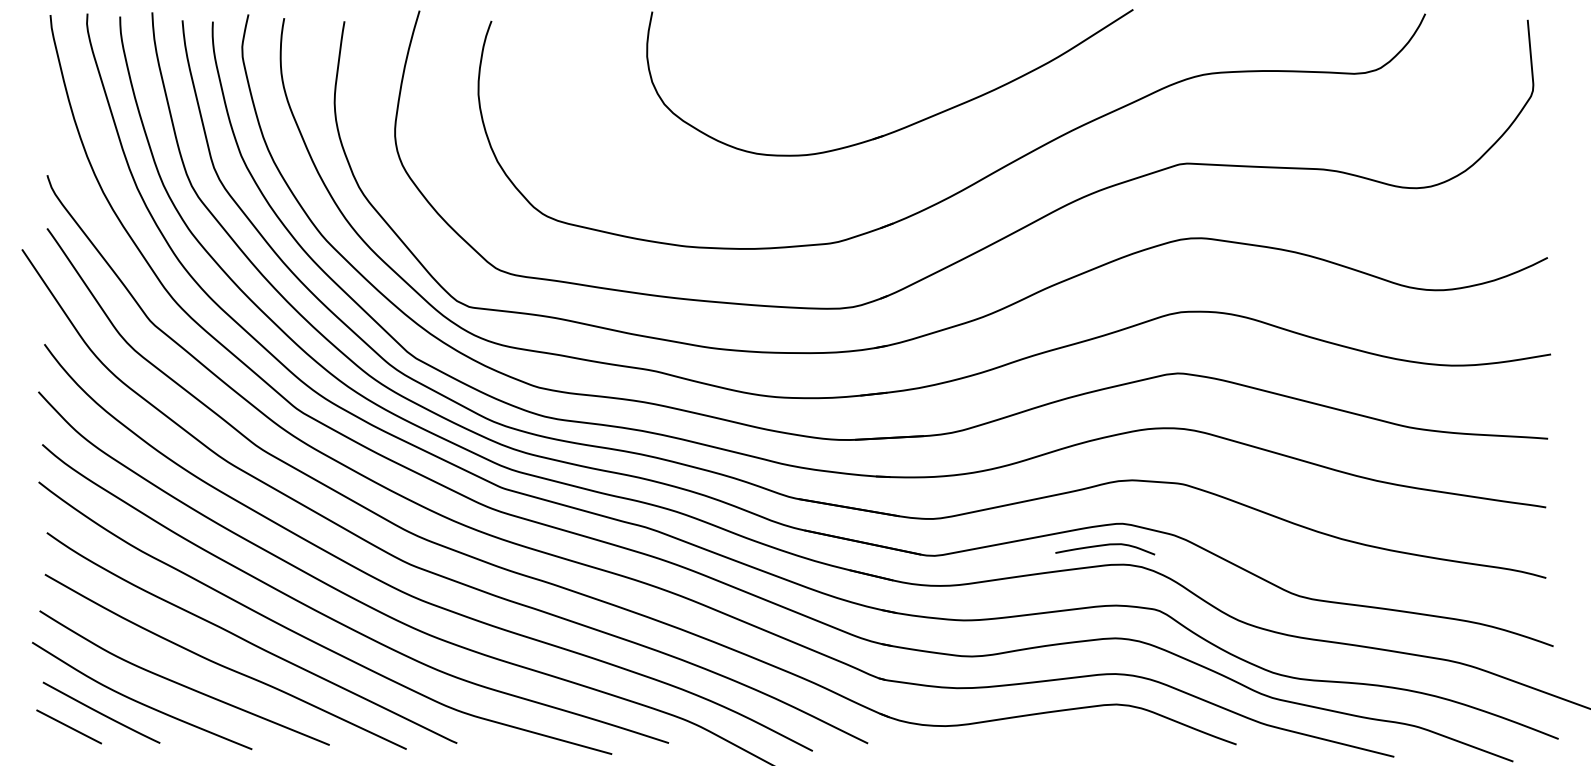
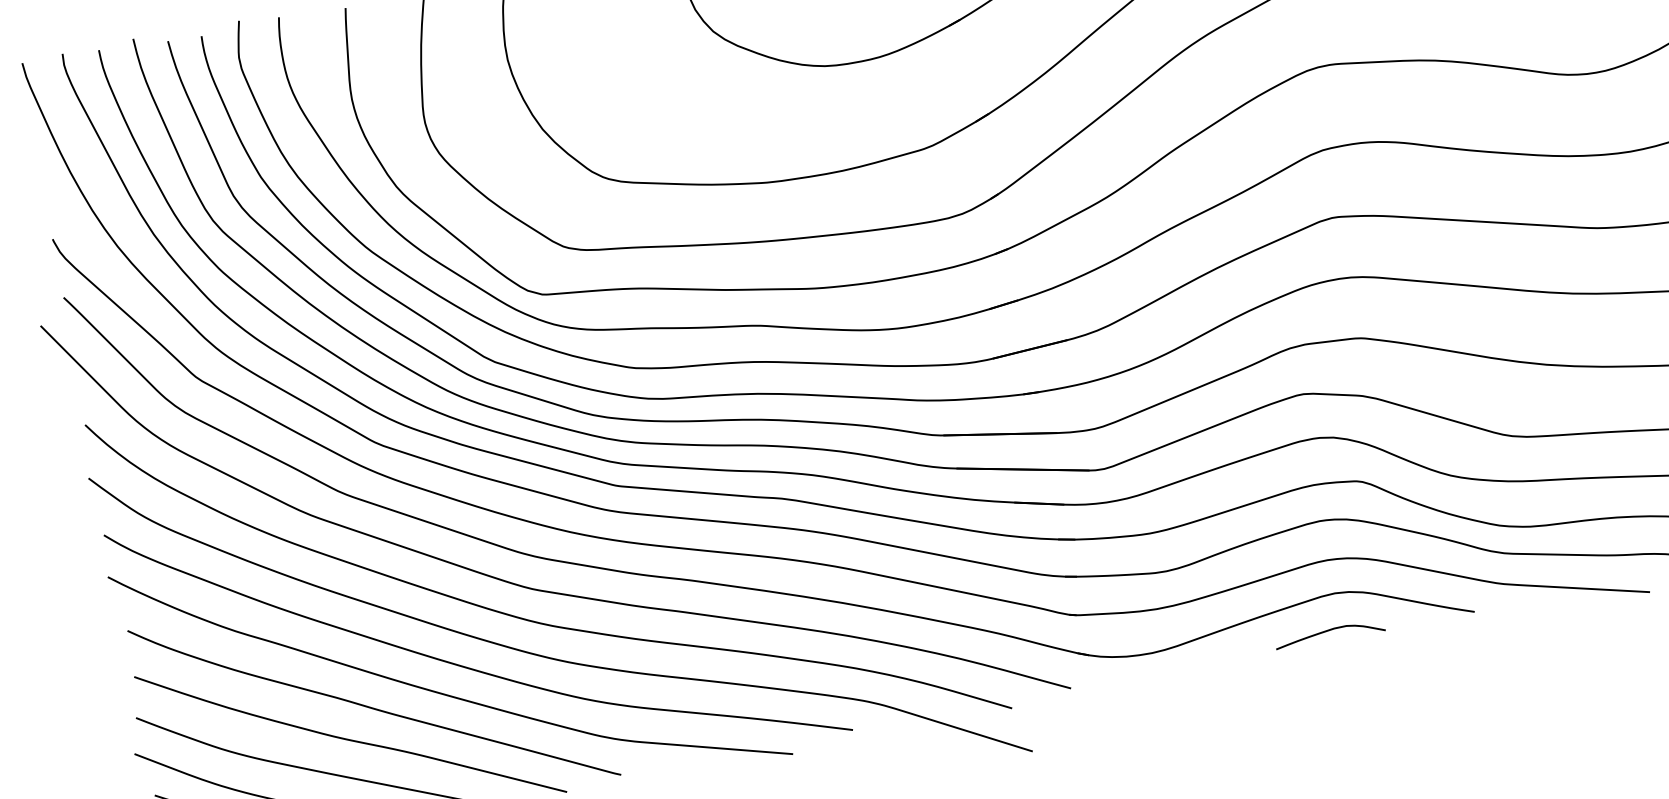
curve: (1103, 546) -> (1327, 632), moved

